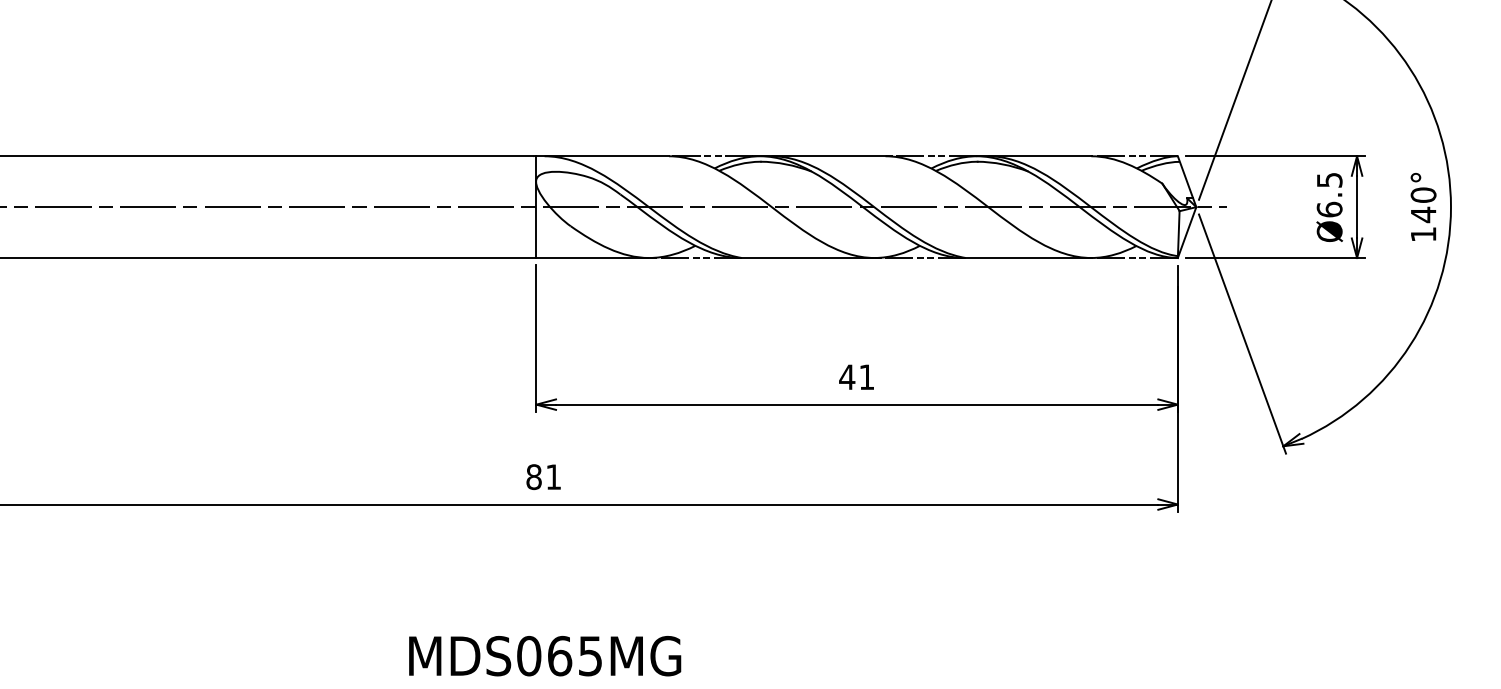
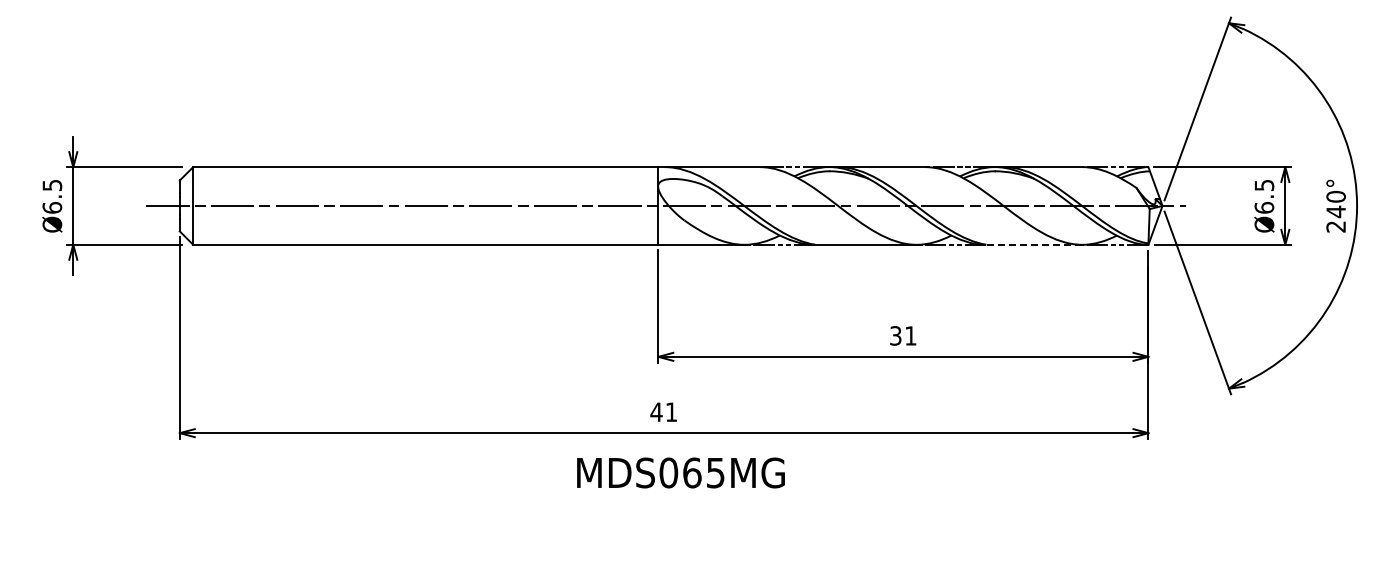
text: (1422, 234) -> (1335, 226), 140° -> 240°
line: (1027, 257) -> (1033, 244), solid -> dashed
text: (846, 376) -> (895, 335), 41 -> 31
text: (533, 477) -> (656, 412), 81 -> 41
text: (544, 655) -> (680, 472), moved

